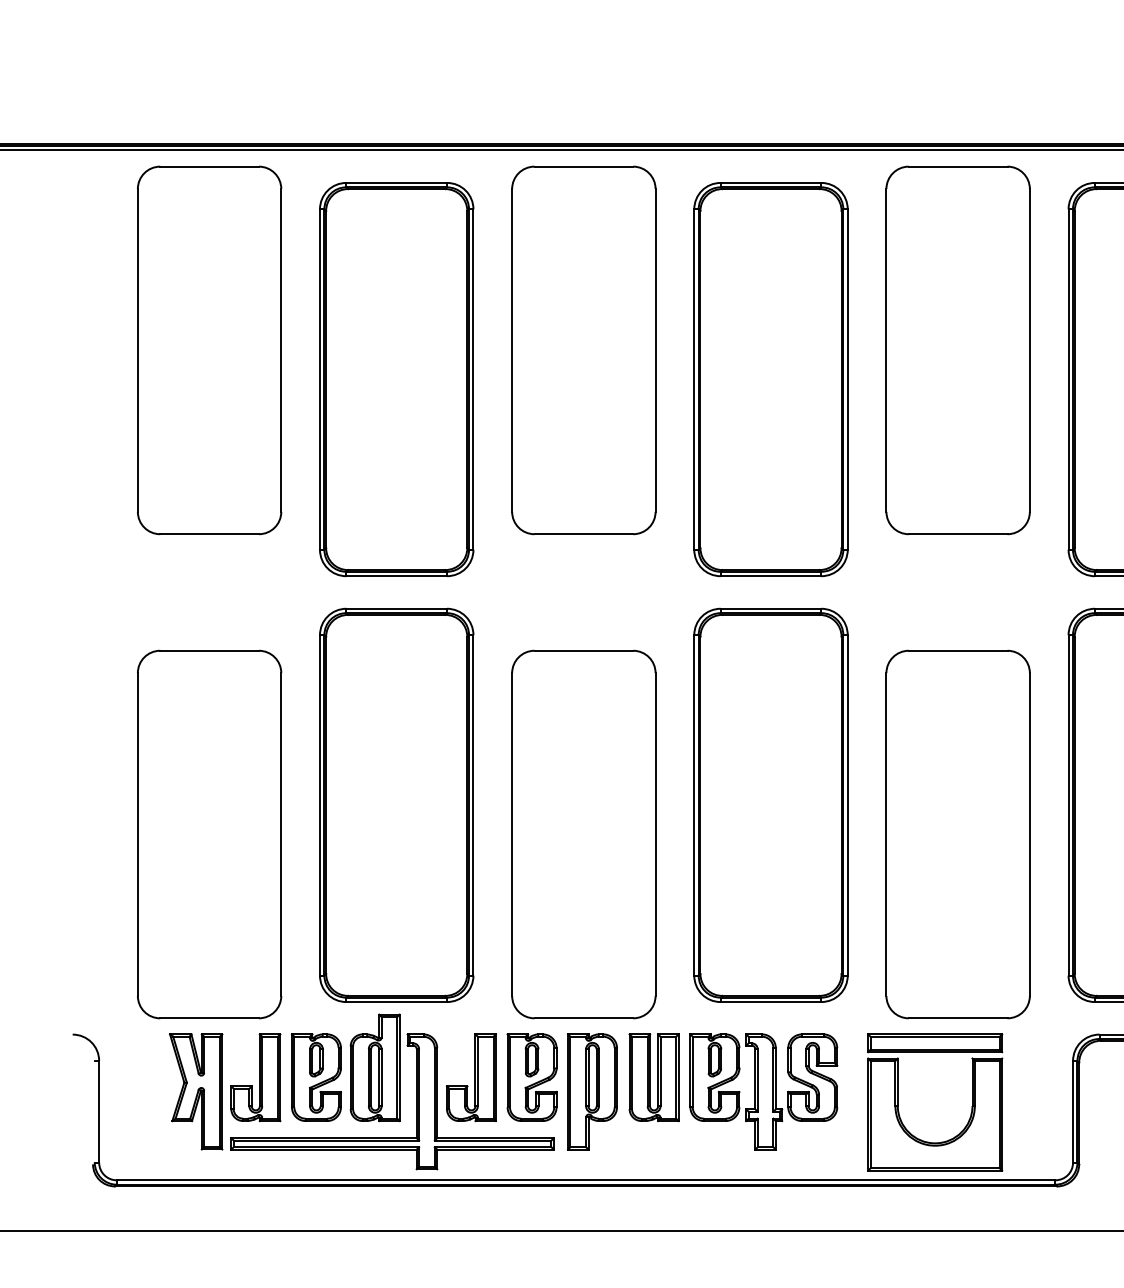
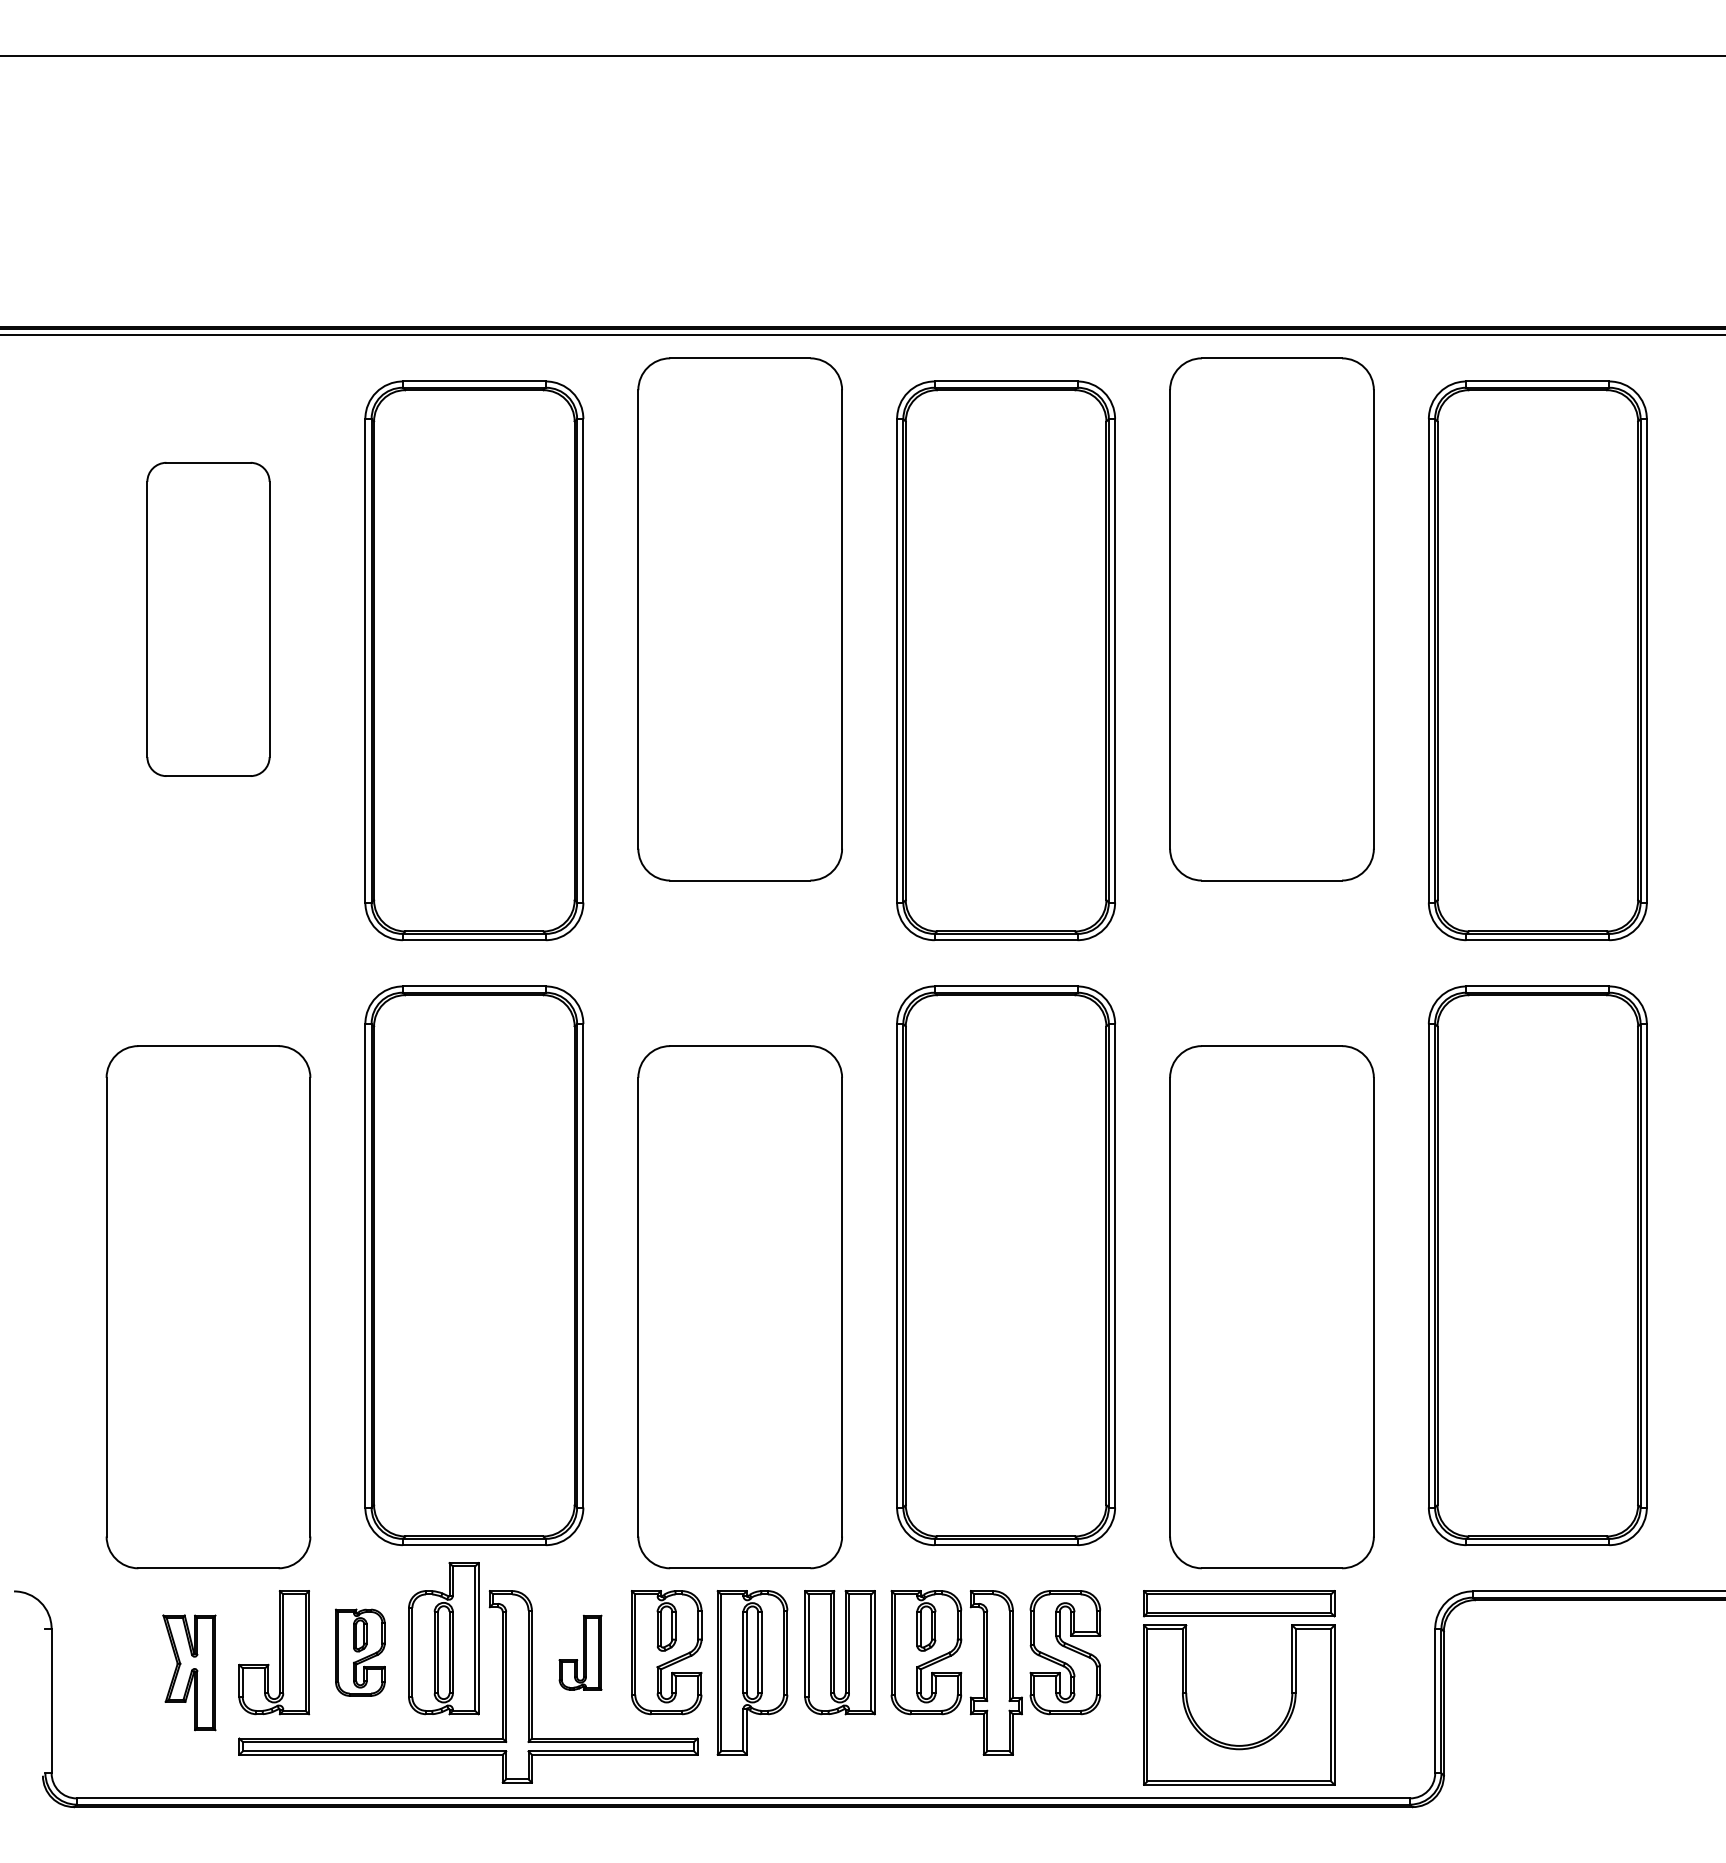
part: (209, 350) -> (208, 619), size x0.6
part: (316, 1077) -> (360, 1652), size x0.7
part: (471, 1077) -> (580, 1652), size x0.6
part: (196, 1091) -> (189, 1672), size x0.7

